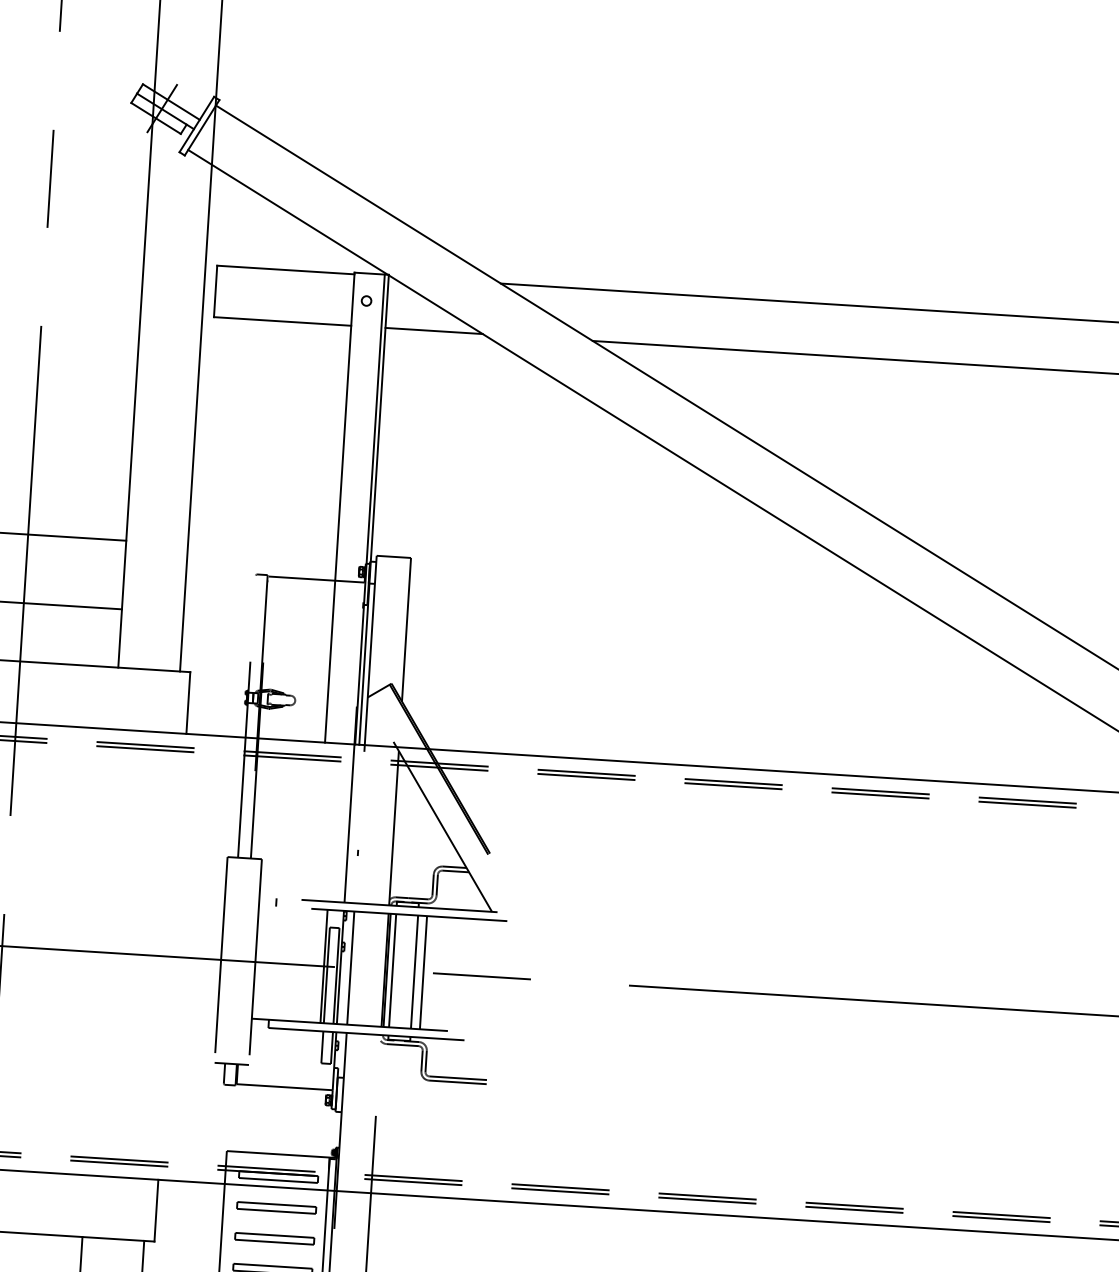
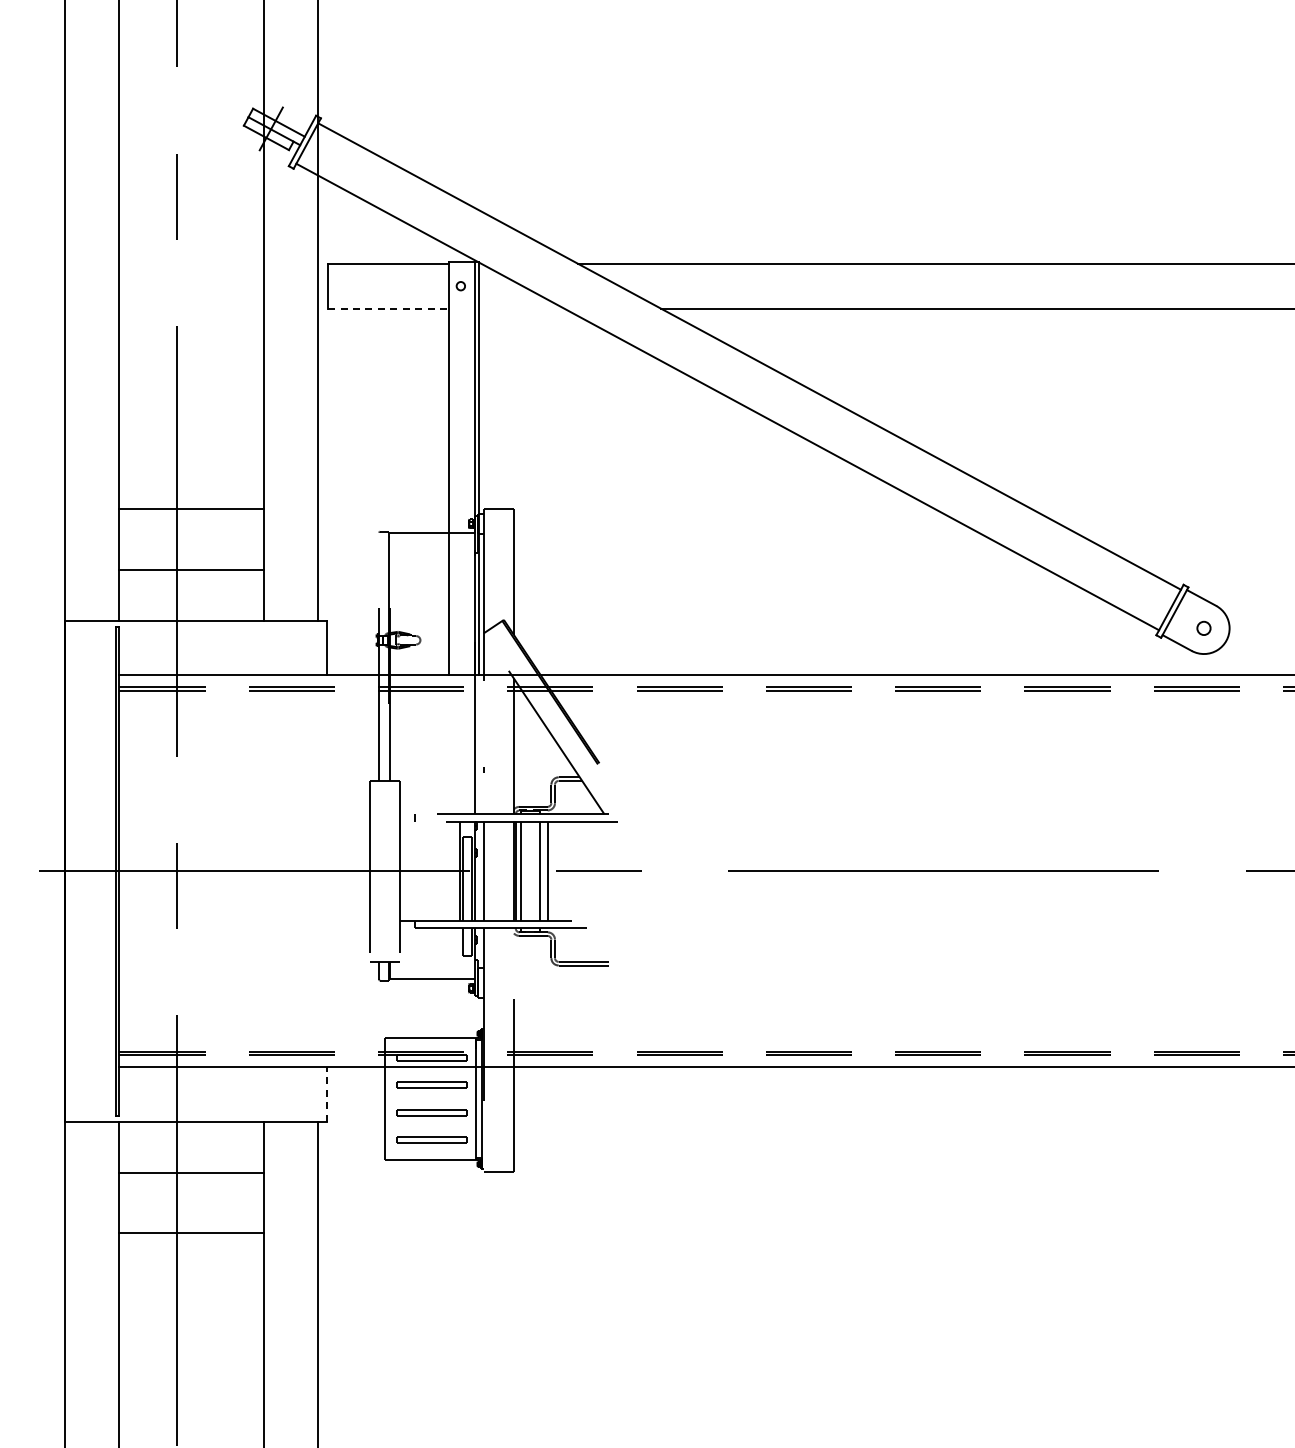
line: (282, 321) -> (388, 308), solid -> dashed
line: (433, 330) -> (521, 308), removed
line: (155, 1210) -> (326, 1094), solid -> dashed

